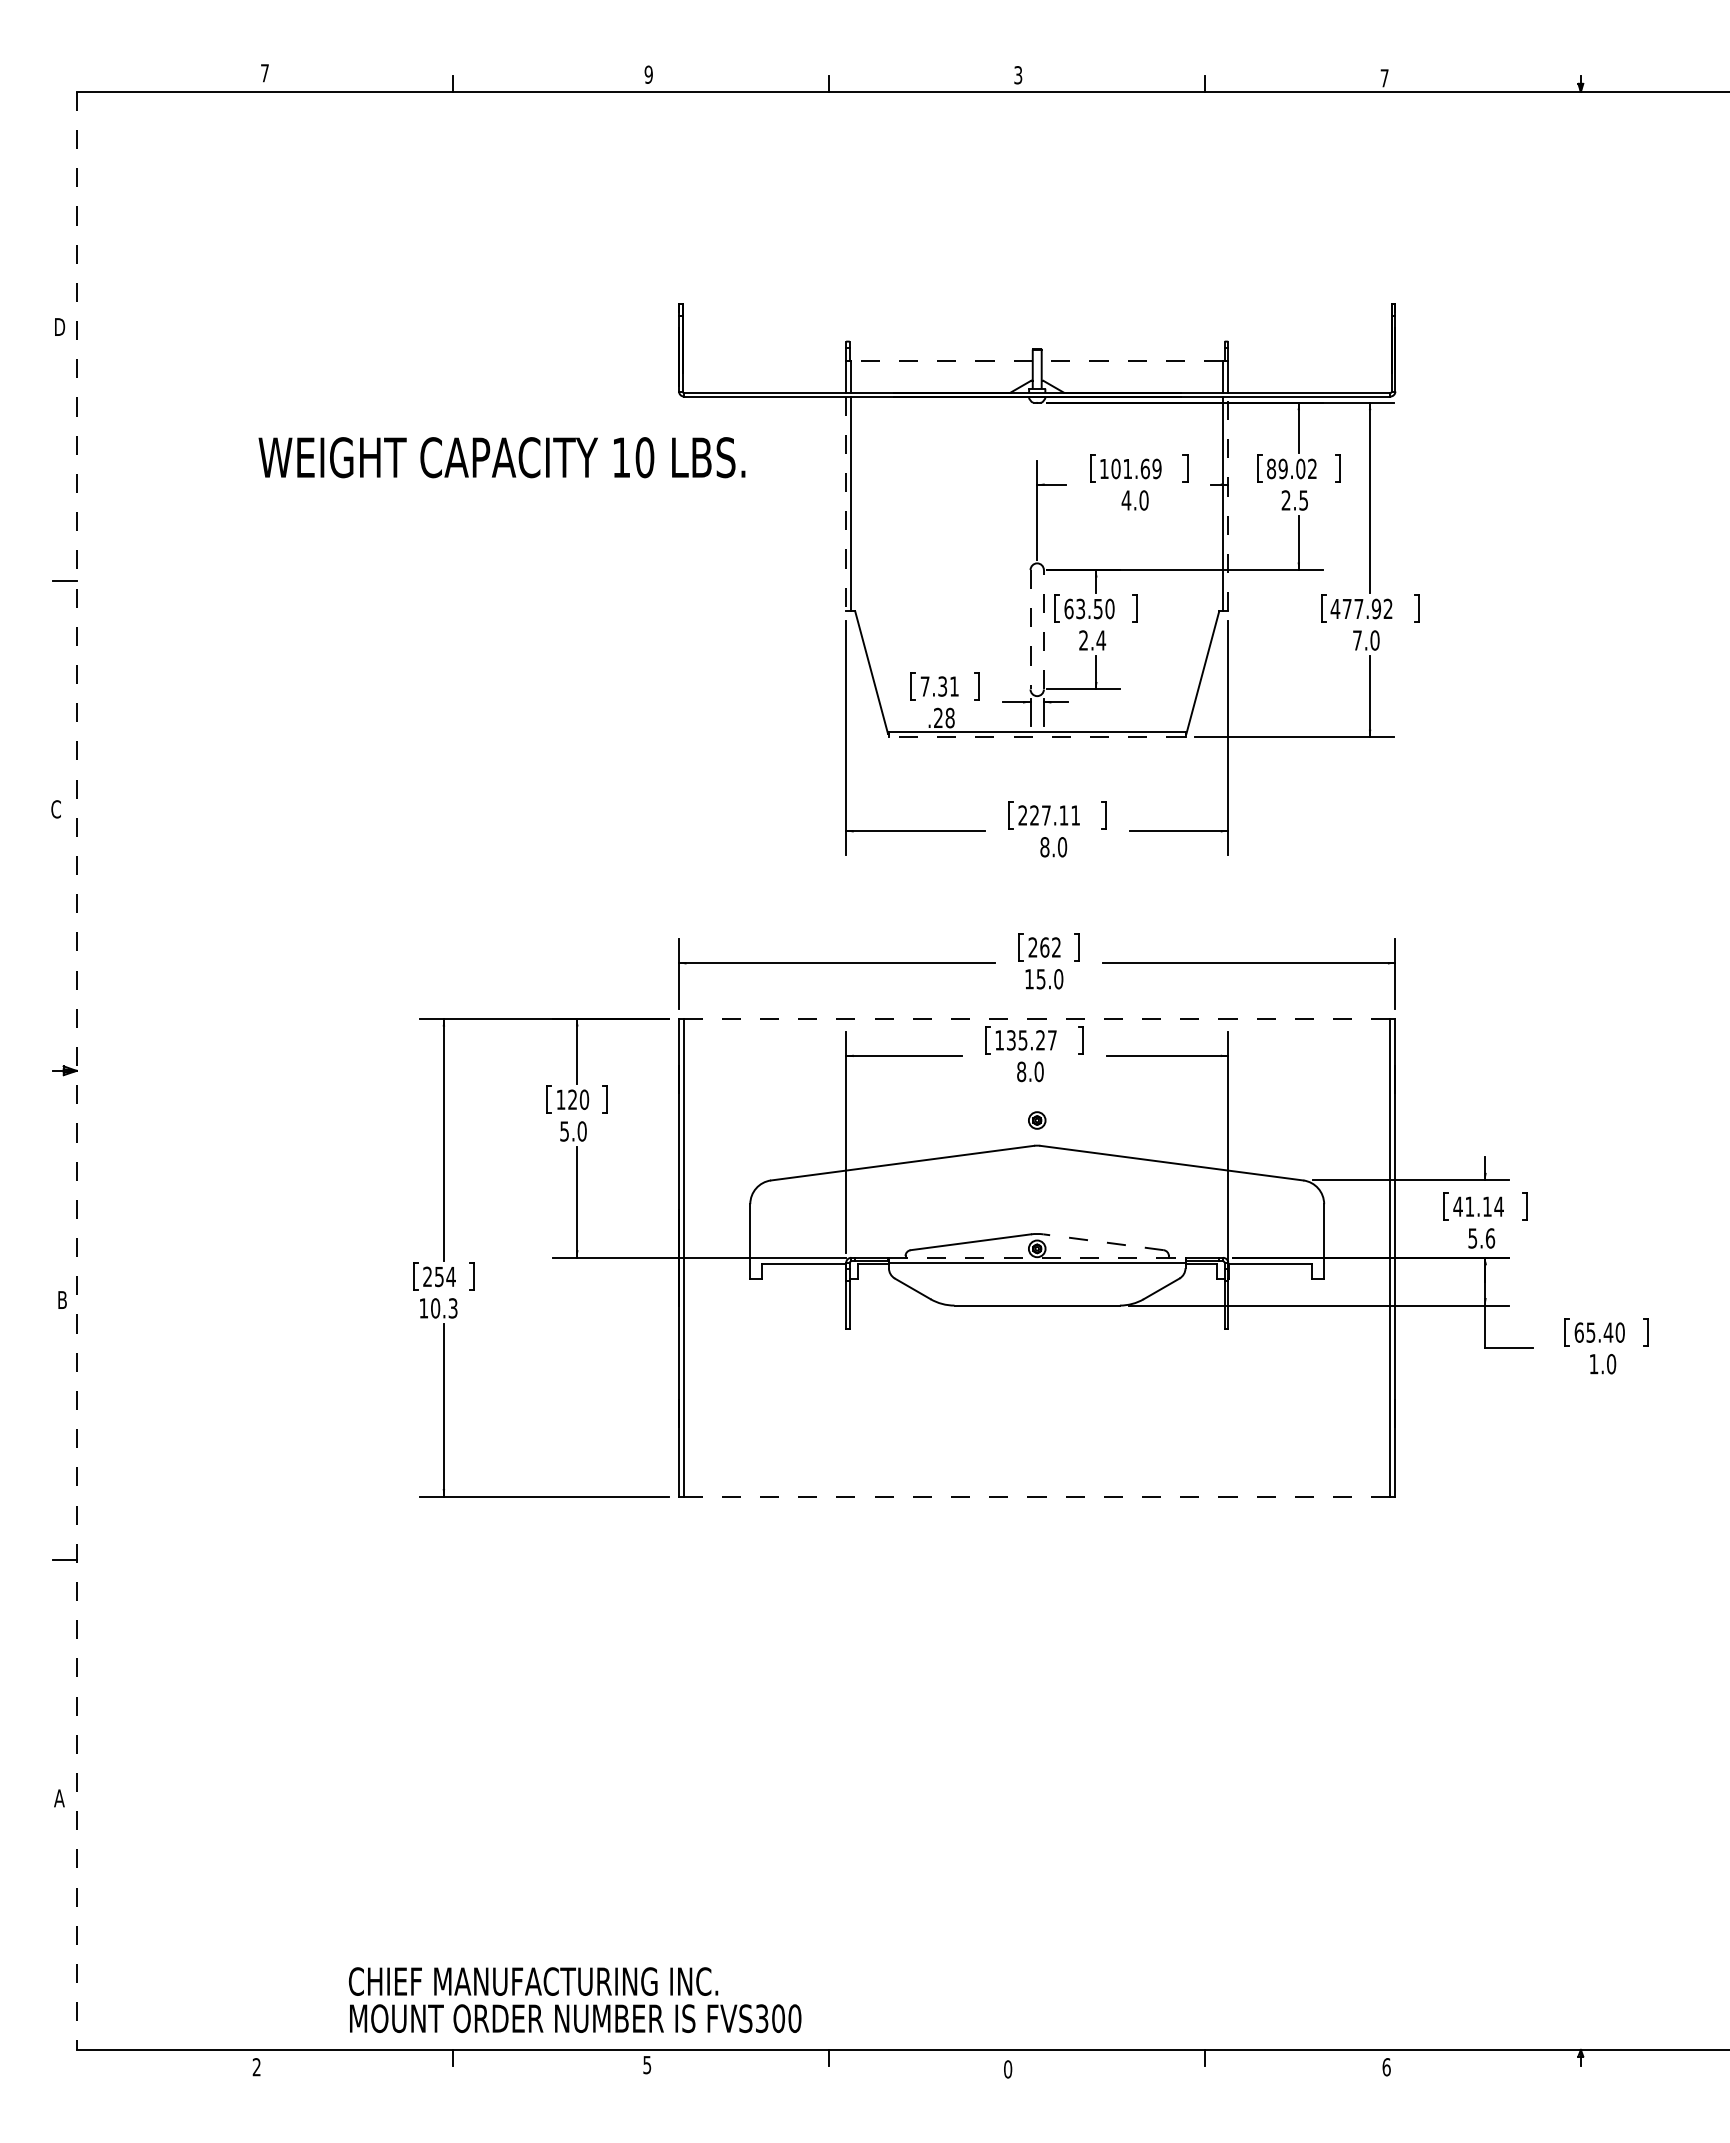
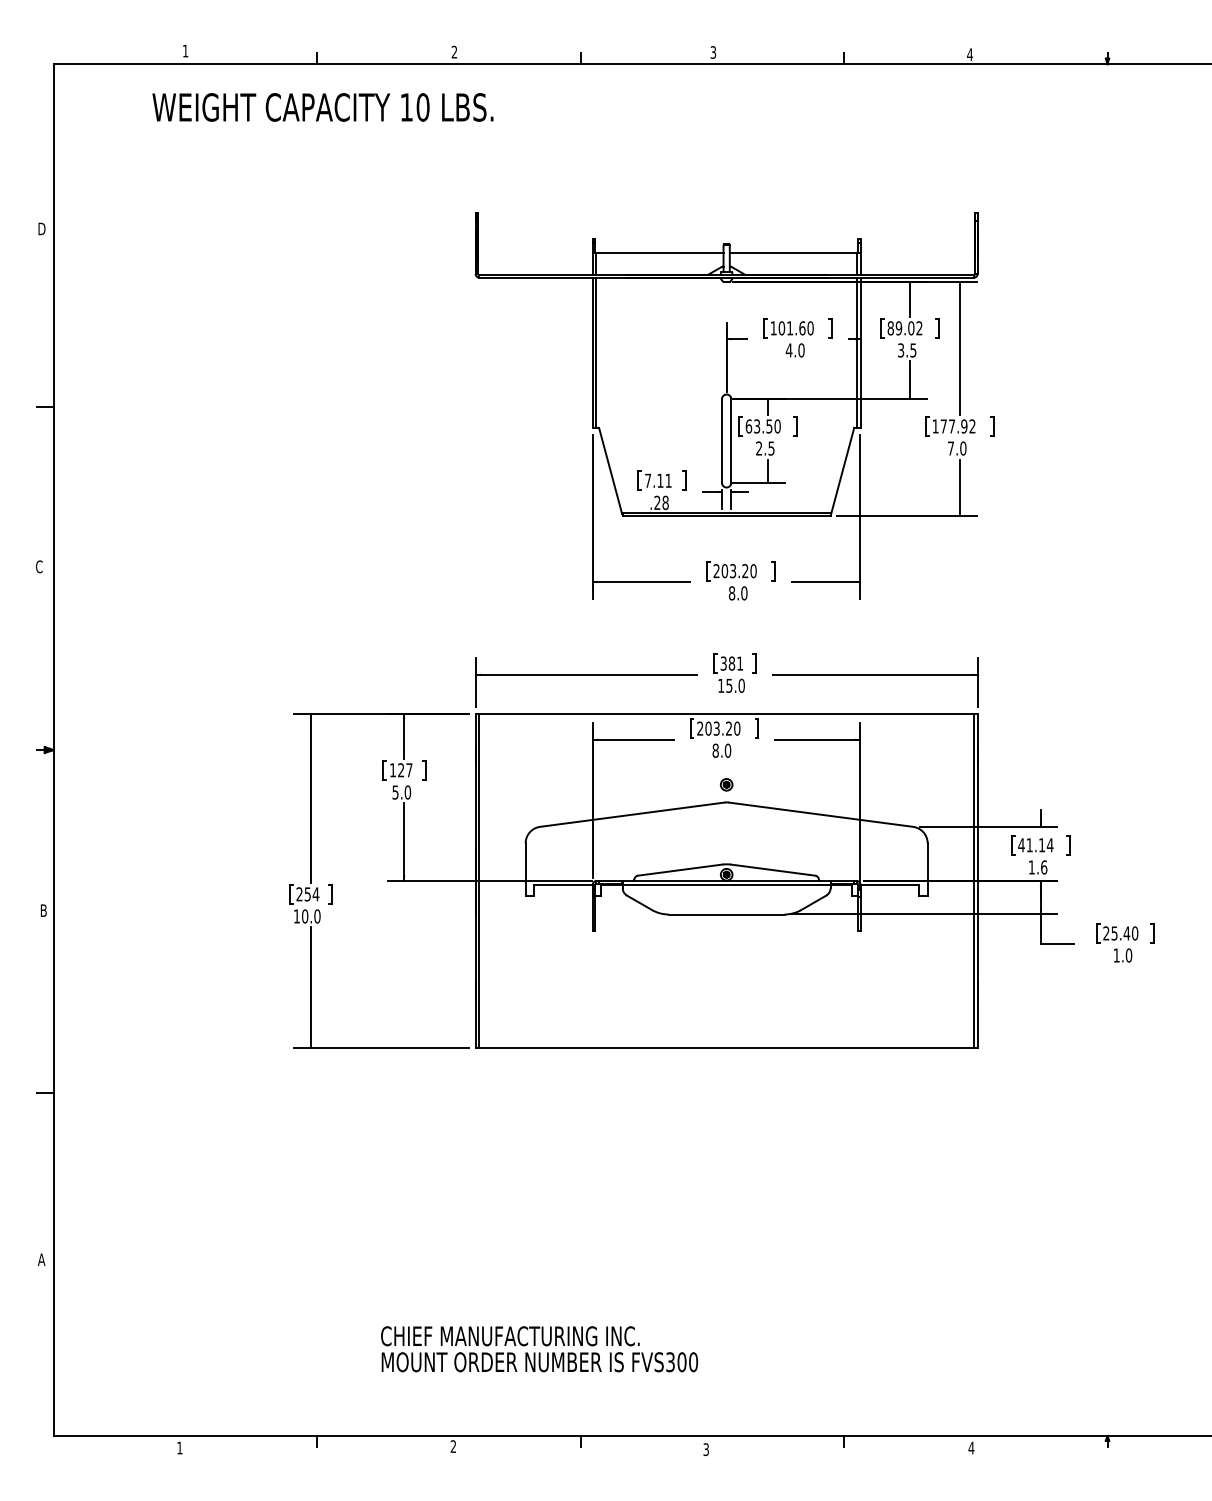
text: (264, 73) -> (185, 51), 7 -> 1
text: (648, 74) -> (454, 52), 9 -> 2
text: (1384, 78) -> (969, 54), 7 -> 4
line: (942, 361) -> (660, 253), dashed -> solid
line: (1132, 361) -> (793, 253), dashed -> solid
text: (501, 457) -> (322, 107), moved
text: (1156, 469) -> (810, 328), 101.69 -> 101.60
text: (1285, 500) -> (900, 350), 2.5 -> 3.5
line: (1228, 503) -> (860, 352), dashed -> solid
line: (846, 504) -> (593, 353), dashed -> solid
text: (1335, 608) -> (935, 426), 477.92 -> 177.92
line: (1030, 629) -> (721, 440), dashed -> solid
line: (1043, 629) -> (731, 440), dashed -> solid
text: (1101, 640) -> (771, 448), 2.4 -> 2.5
text: (942, 686) -> (660, 480), 7.31 -> 7.11
line: (1036, 737) -> (726, 516), dashed -> solid
text: (1055, 815) -> (739, 571), 227.11 -> 203.20
text: (1044, 947) -> (731, 663), 262 -> 381
line: (1036, 1019) -> (726, 714), dashed -> solid
text: (1025, 1040) -> (718, 728), 135.27 -> 203.20
line: (76, 1071) -> (53, 750), dashed -> solid
text: (584, 1099) -> (409, 770), 120 -> 127
text: (1472, 1238) -> (1031, 867), 5.6 -> 1.6
line: (1103, 1242) -> (773, 870), dashed -> solid
line: (1037, 1257) -> (726, 880), dashed -> solid
text: (452, 1308) -> (317, 916), 10.3 -> 10.0
text: (1578, 1332) -> (1105, 933), 65.40 -> 25.40
line: (1036, 1496) -> (726, 1048), dashed -> solid
text: (574, 1999) -> (539, 1348), moved
text: (647, 2064) -> (453, 1446), 5 -> 2
text: (256, 2067) -> (179, 1448), 2 -> 1
text: (1386, 2067) -> (971, 1448), 6 -> 4
text: (1008, 2069) -> (706, 1449), 0 -> 3

